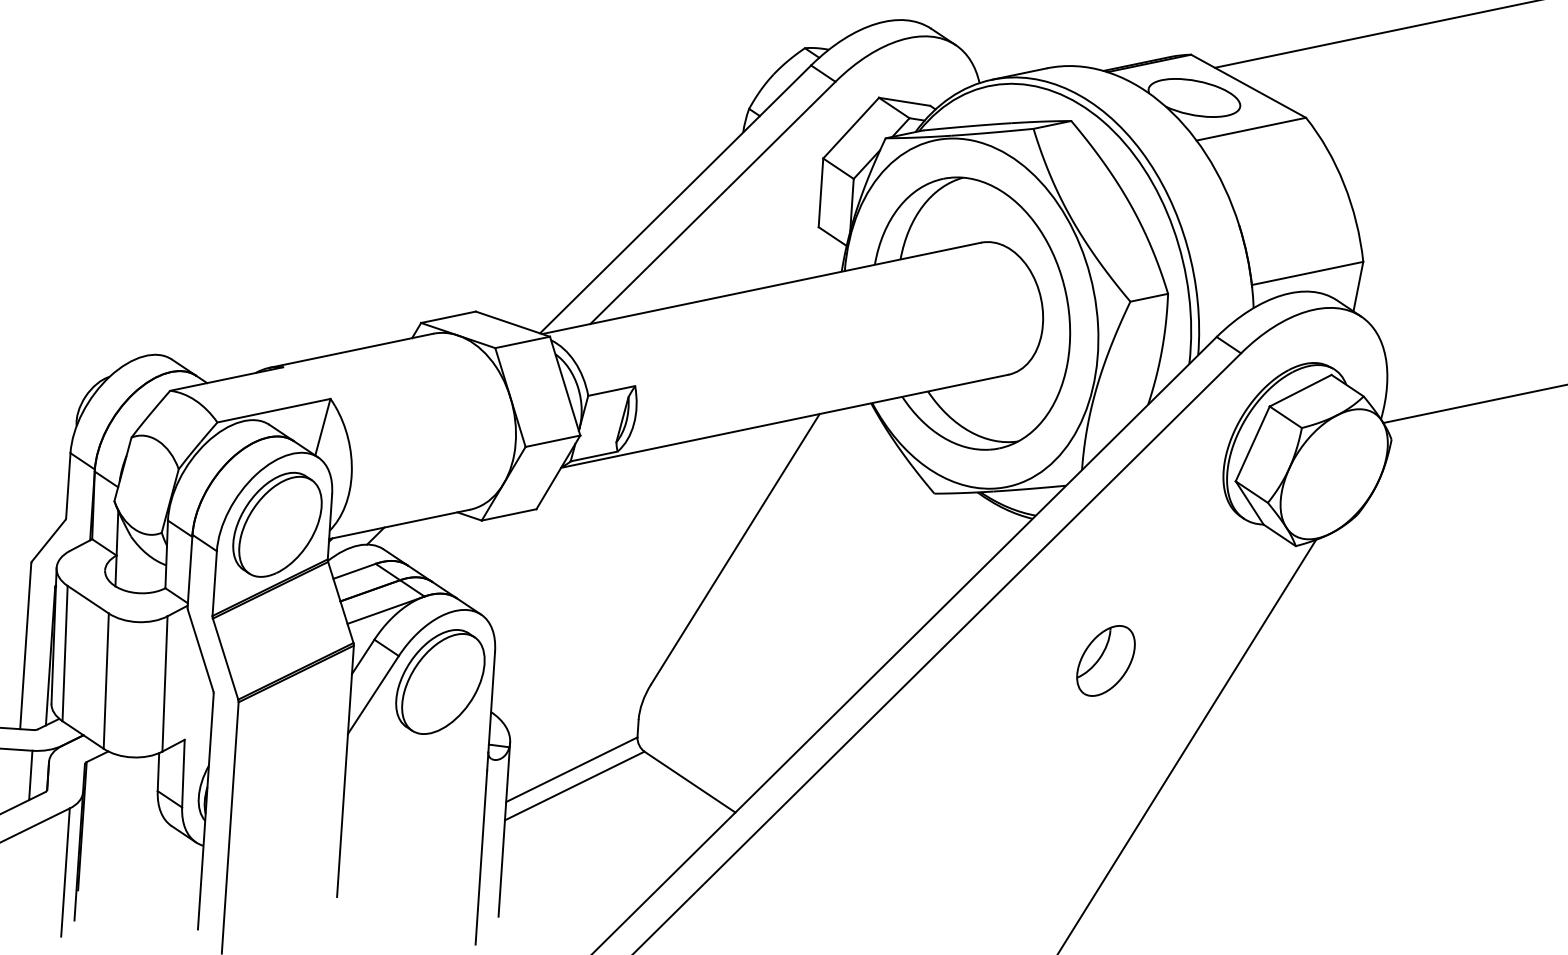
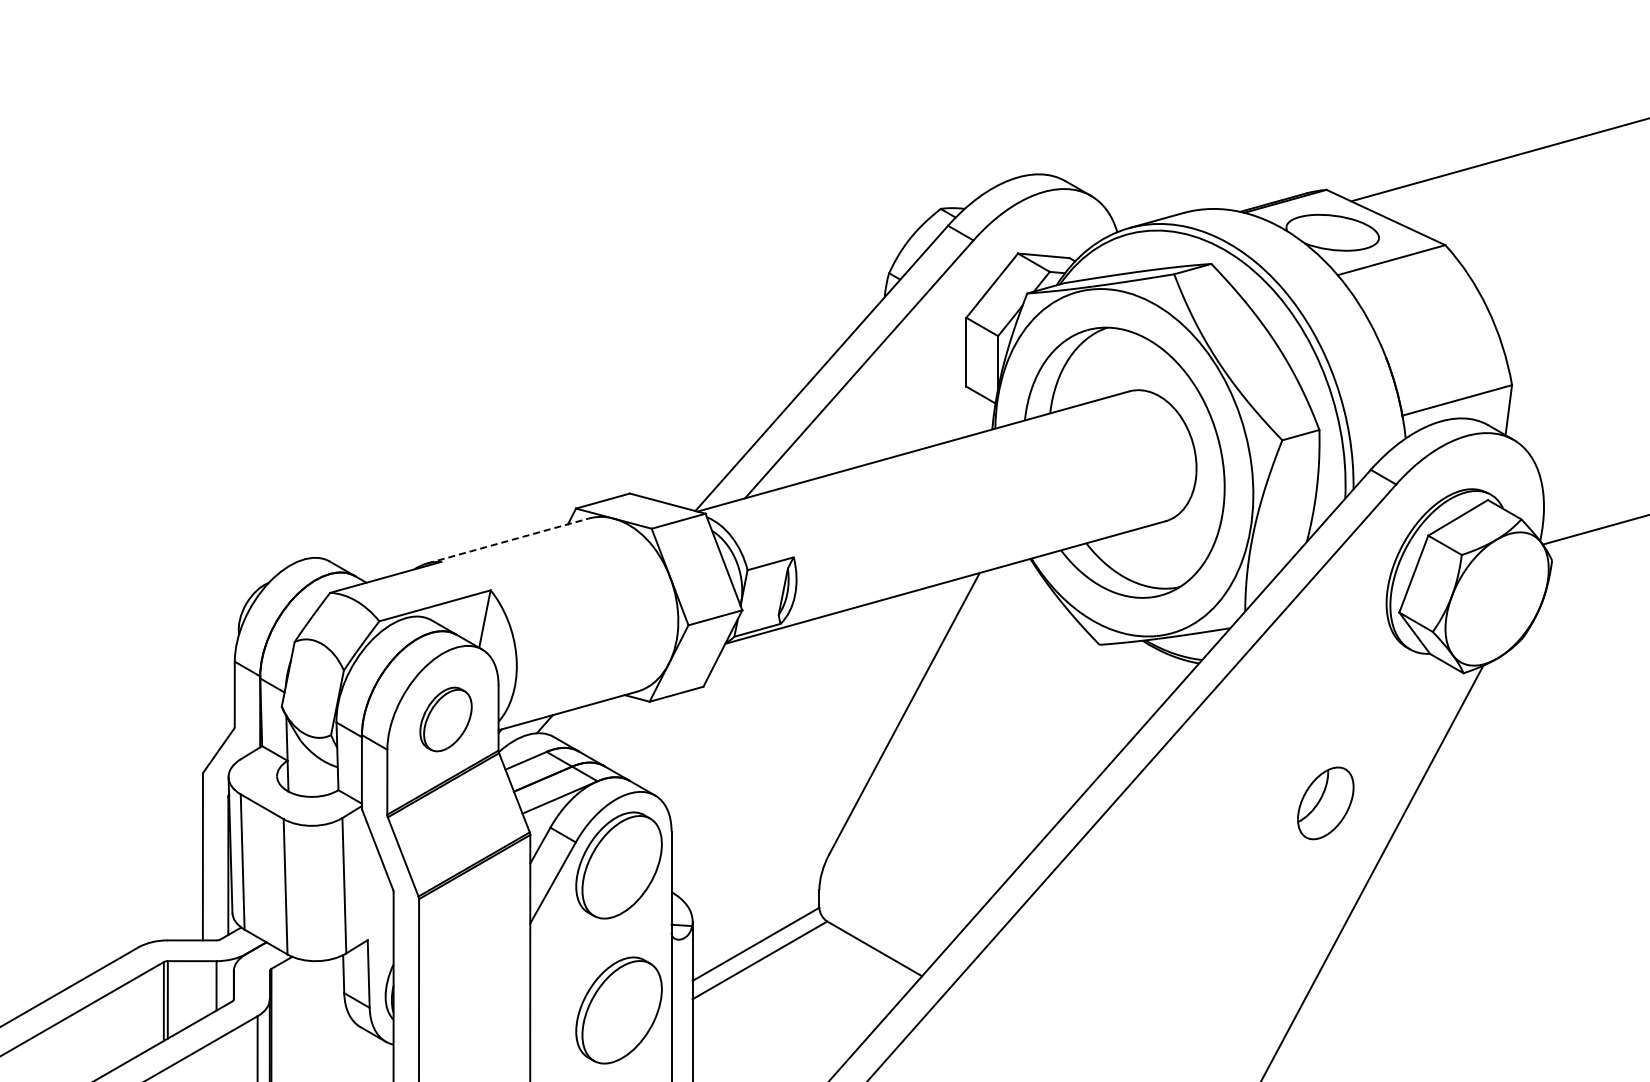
line: (350, 351) -> (507, 541), solid -> dashed
part: (276, 524) -> (445, 719), size x0.6
part: (1105, 661) -> (1325, 803), moved
part: (430, 826) -> (618, 1010), added

